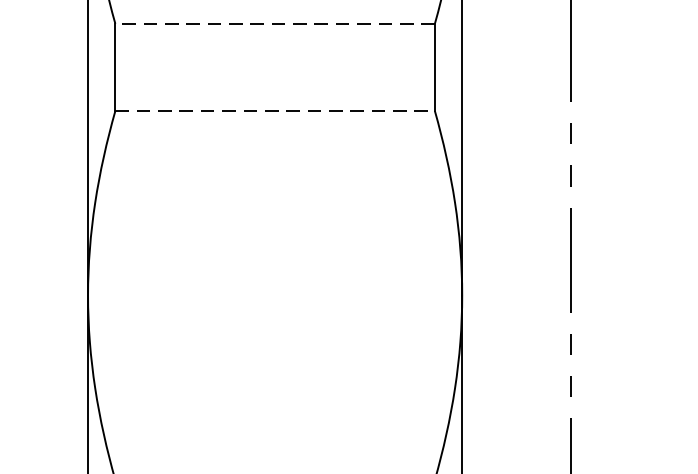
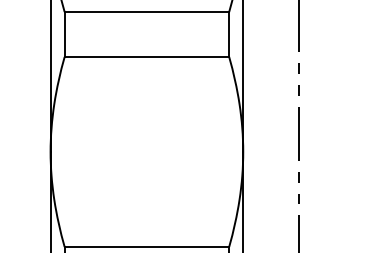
line: (274, 24) -> (146, 12), dashed -> solid
line: (276, 110) -> (147, 56), dashed -> solid

